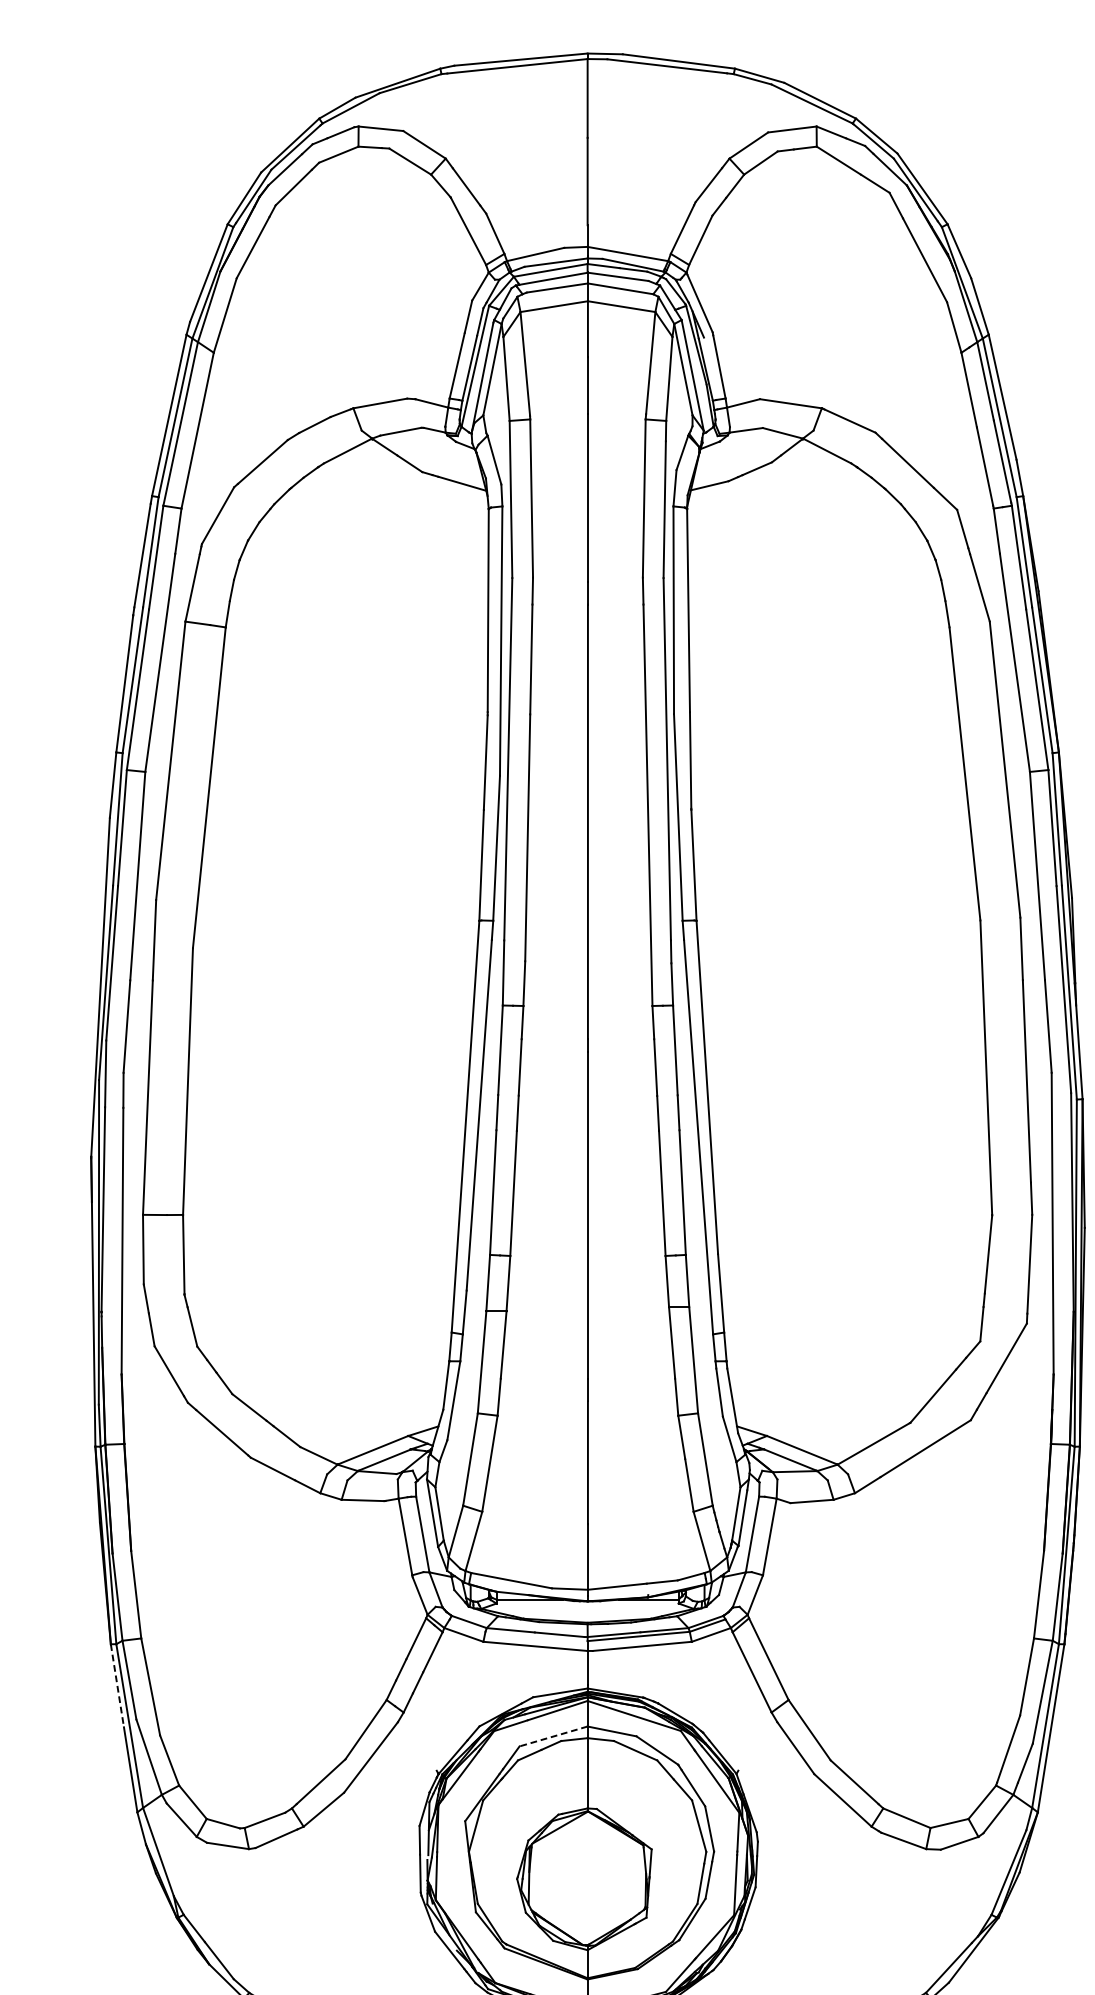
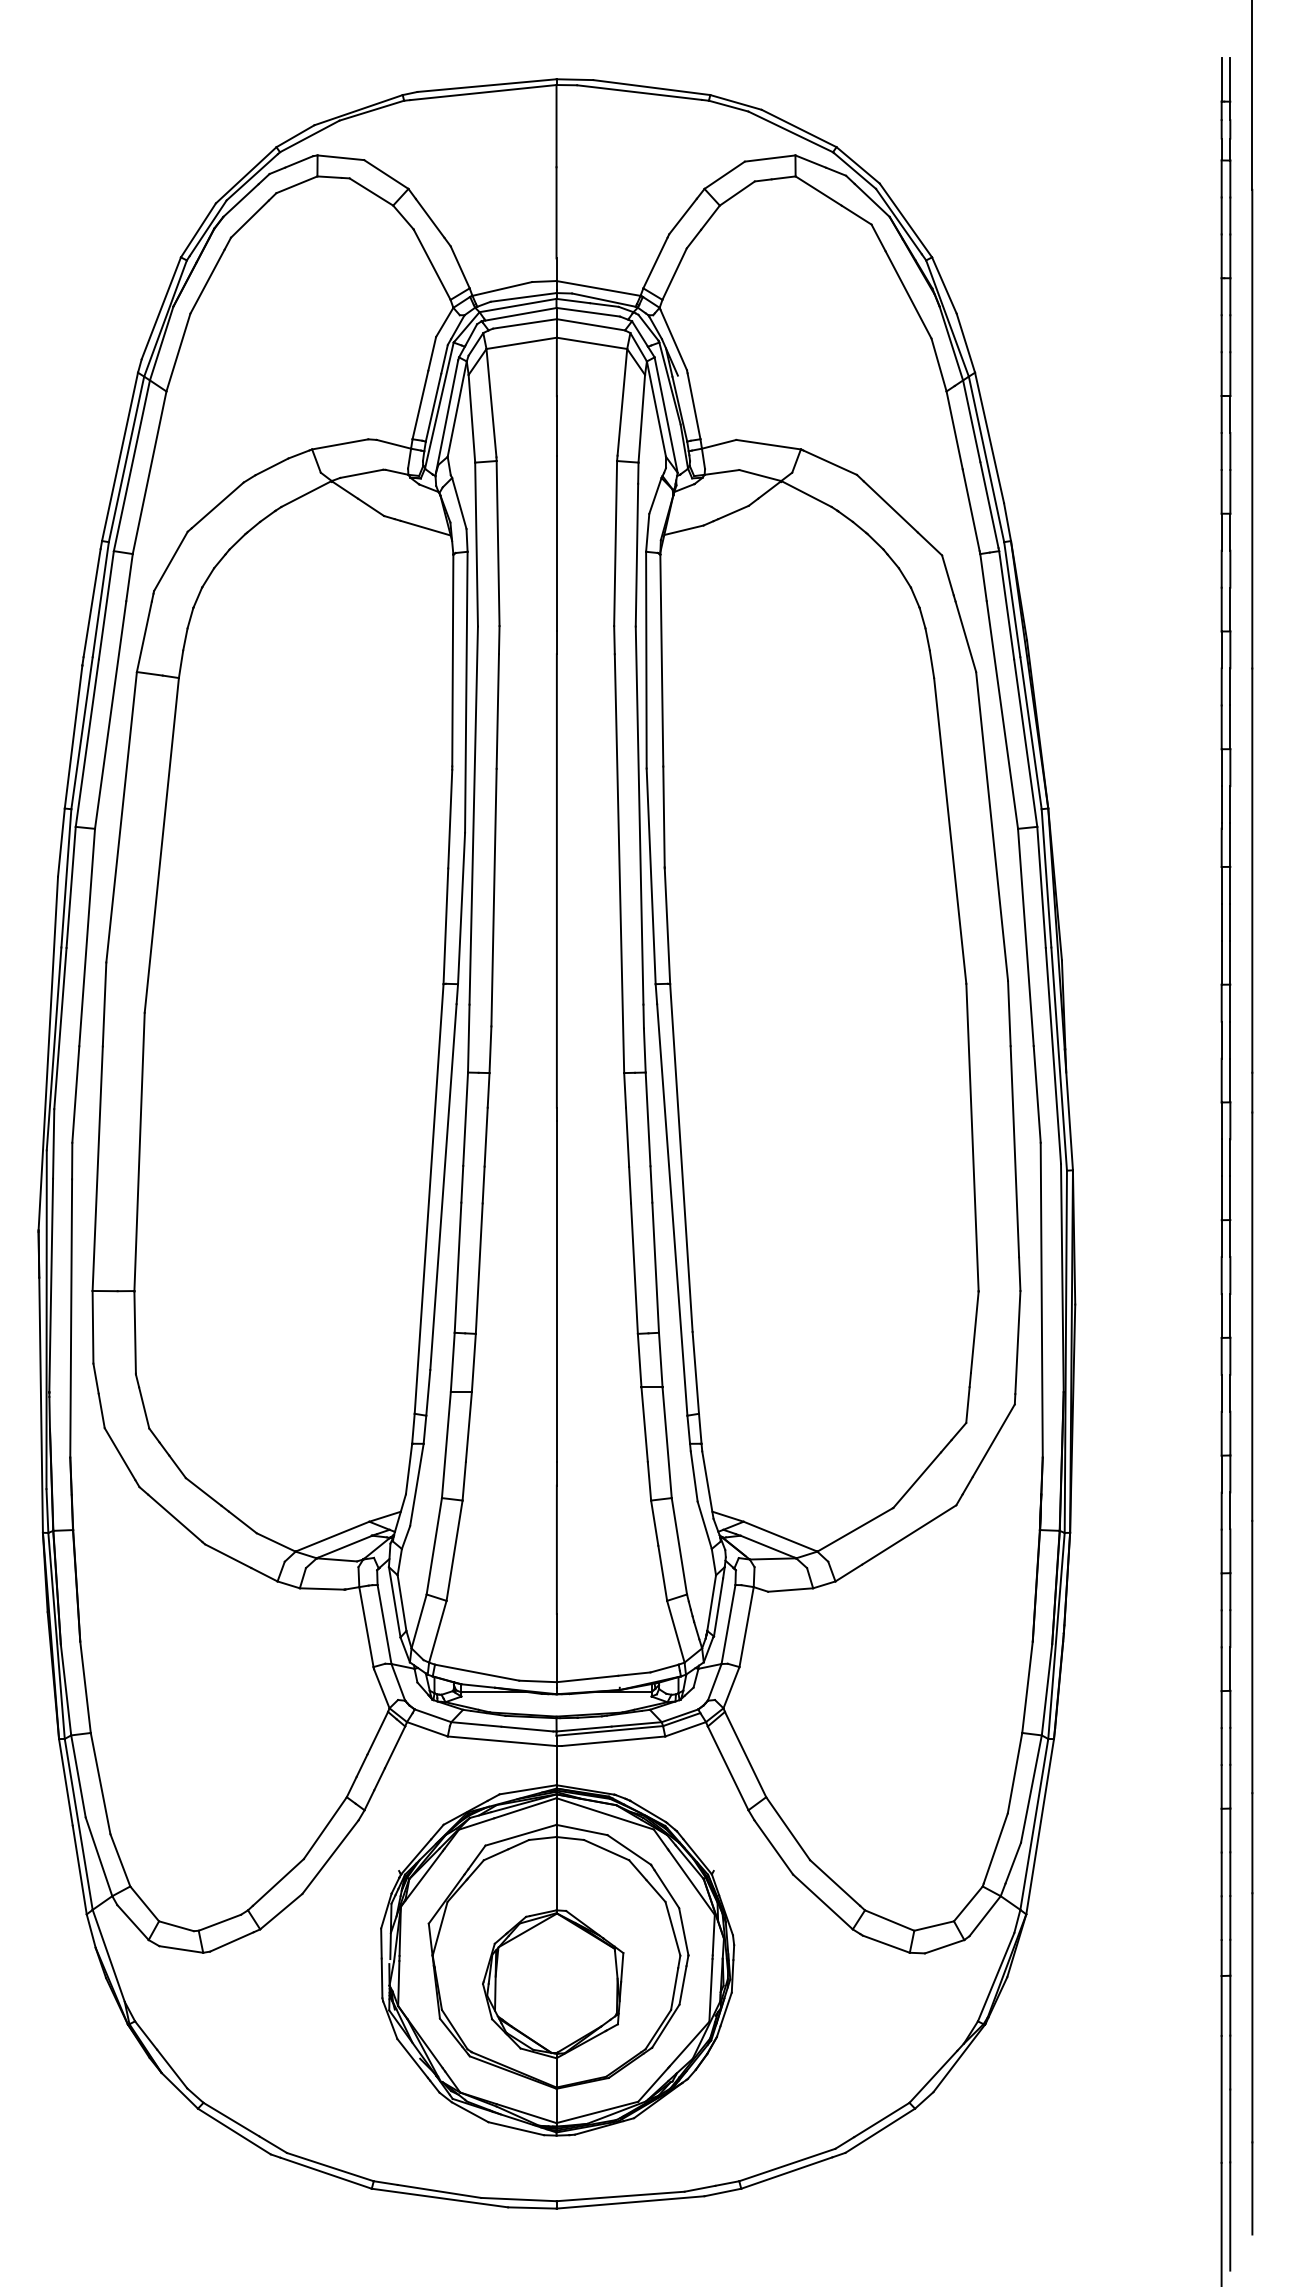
line: (117, 1685) -> (65, 1782), dashed -> solid
line: (554, 1736) -> (521, 1835), dashed -> solid

